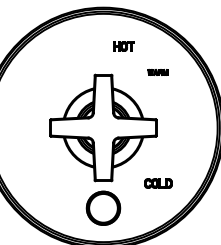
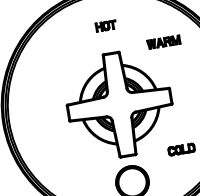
part: (123, 46) -> (105, 26), moved
part: (157, 72) -> (162, 42), size x1.67

